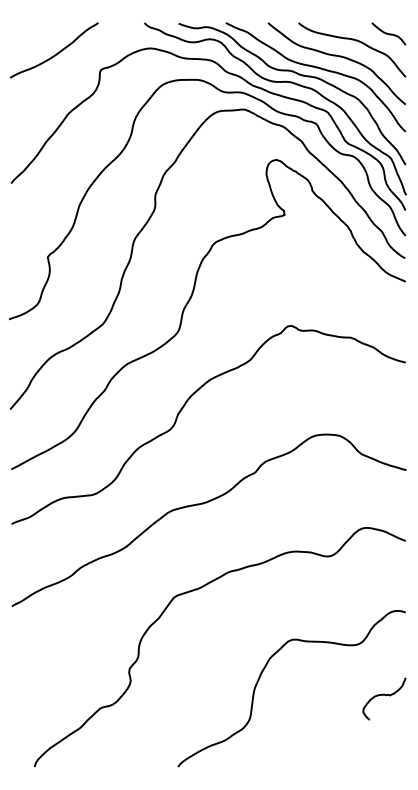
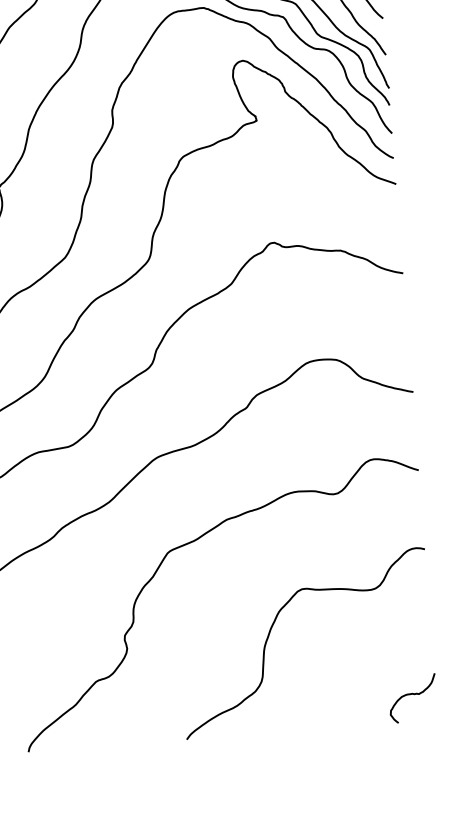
curve: (384, 695) -> (412, 694), moved

